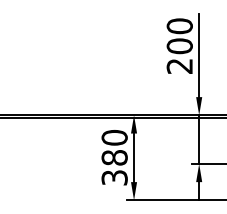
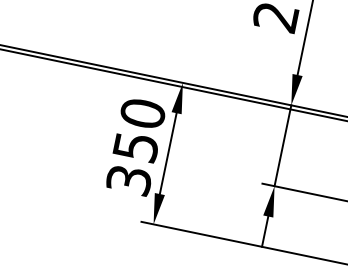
text: (114, 157) -> (135, 146), 380 -> 350

